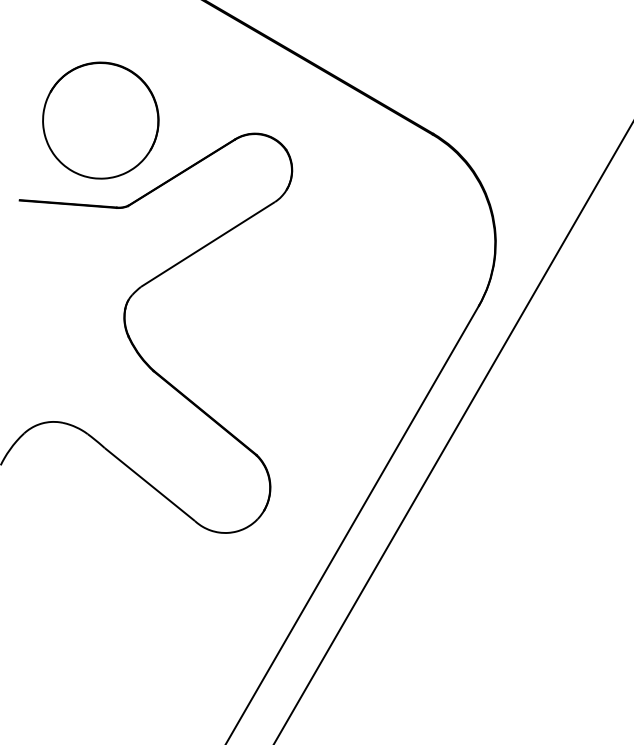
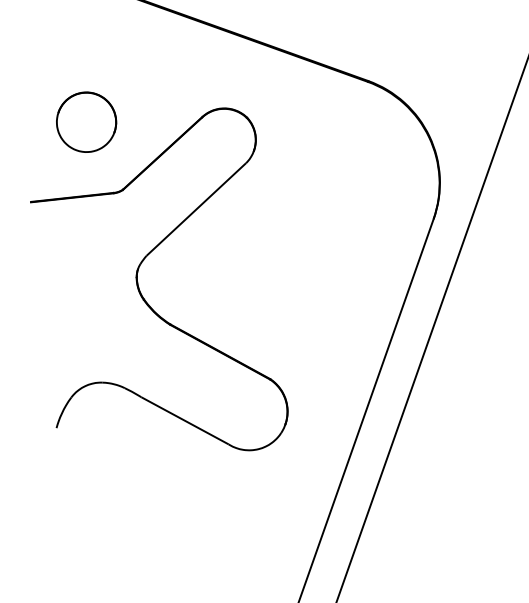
part: (100, 120) -> (86, 122), size x0.6

